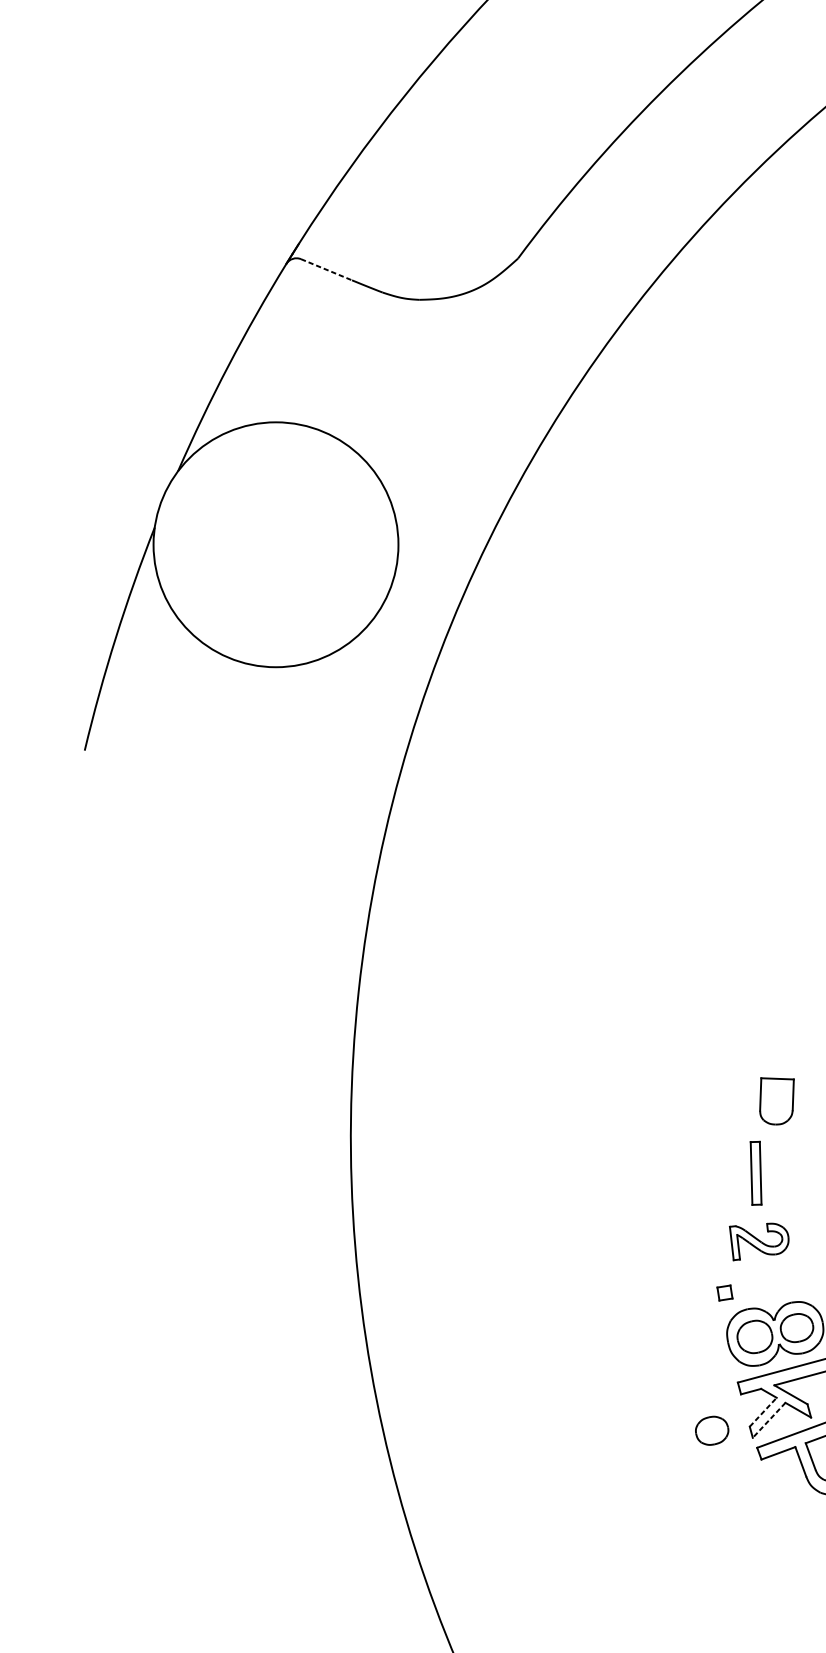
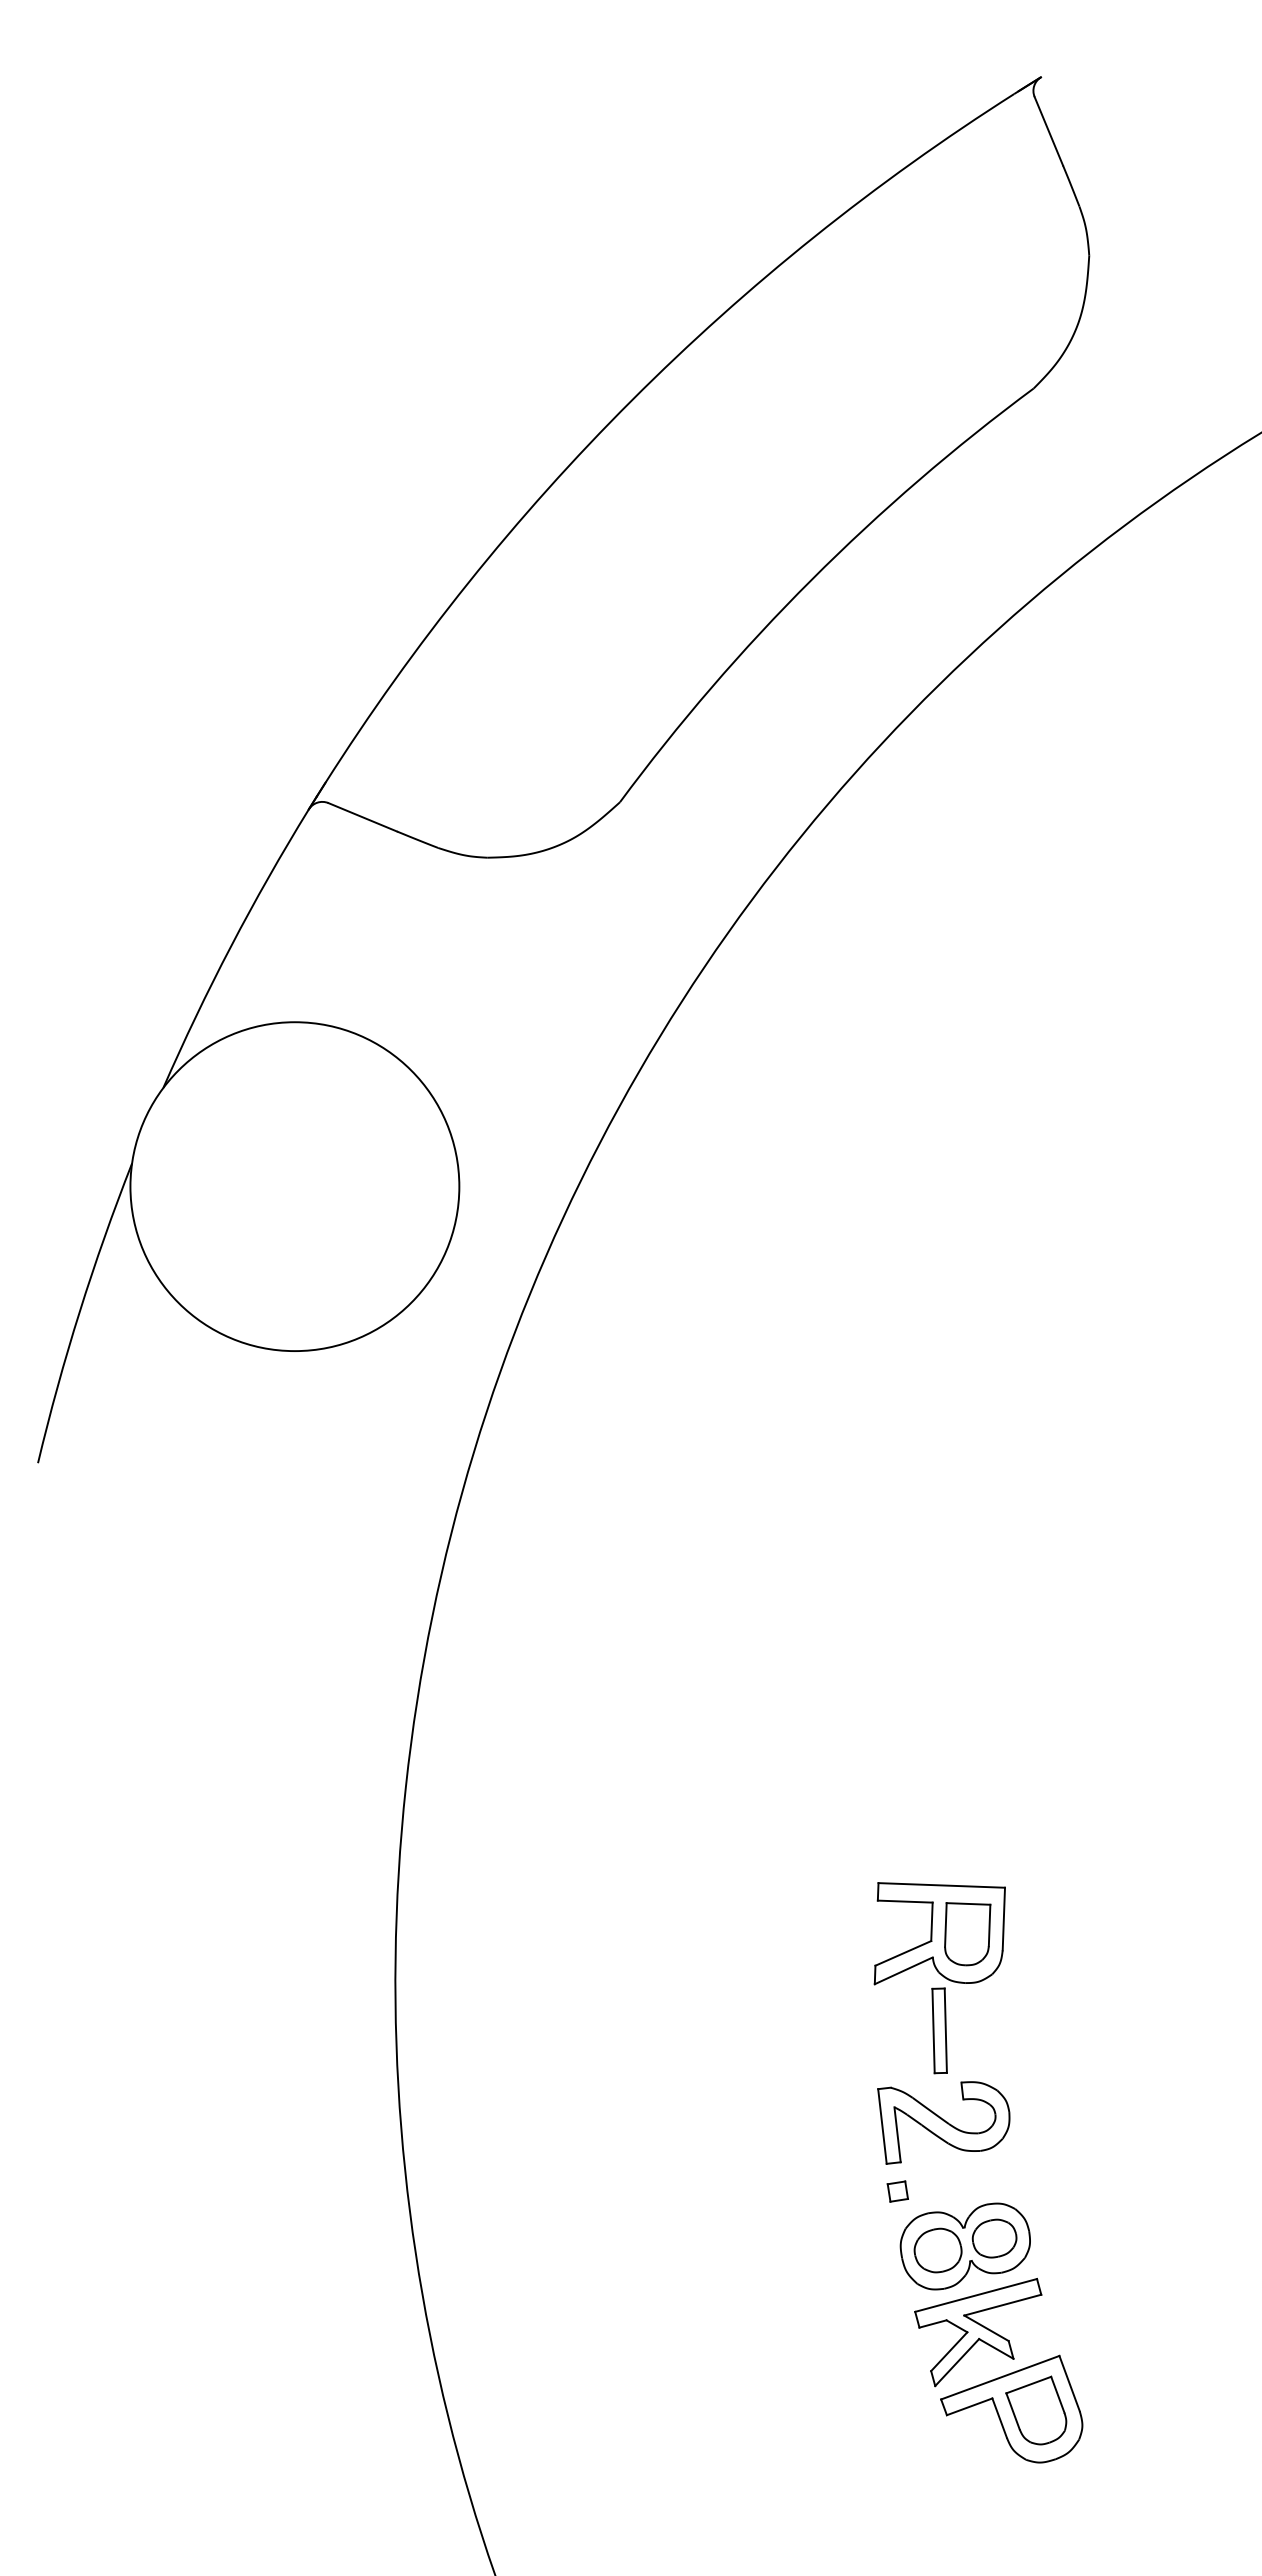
line: (327, 269) -> (363, 817), dashed -> solid
part: (755, 1100) -> (939, 1933), added
part: (758, 1241) -> (943, 2122), size x1.67
line: (763, 1412) -> (949, 2351), dashed -> solid
line: (768, 1420) -> (956, 2362), dashed -> solid
part: (712, 1430) -> (880, 2376), removed

